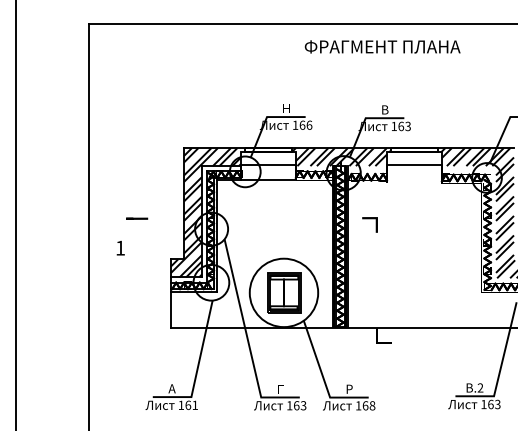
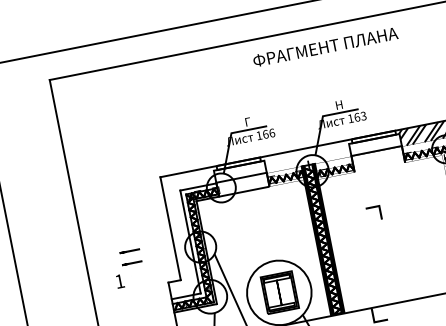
text: (286, 108) -> (247, 121), Н -> Г
text: (385, 109) -> (339, 104), В -> Н
hatch: (340, 157) -> (306, 157), removed
hatch: (205, 212) -> (191, 232), removed
line: (369, 219) -> (372, 208), moved
line: (137, 231) -> (132, 262), added

